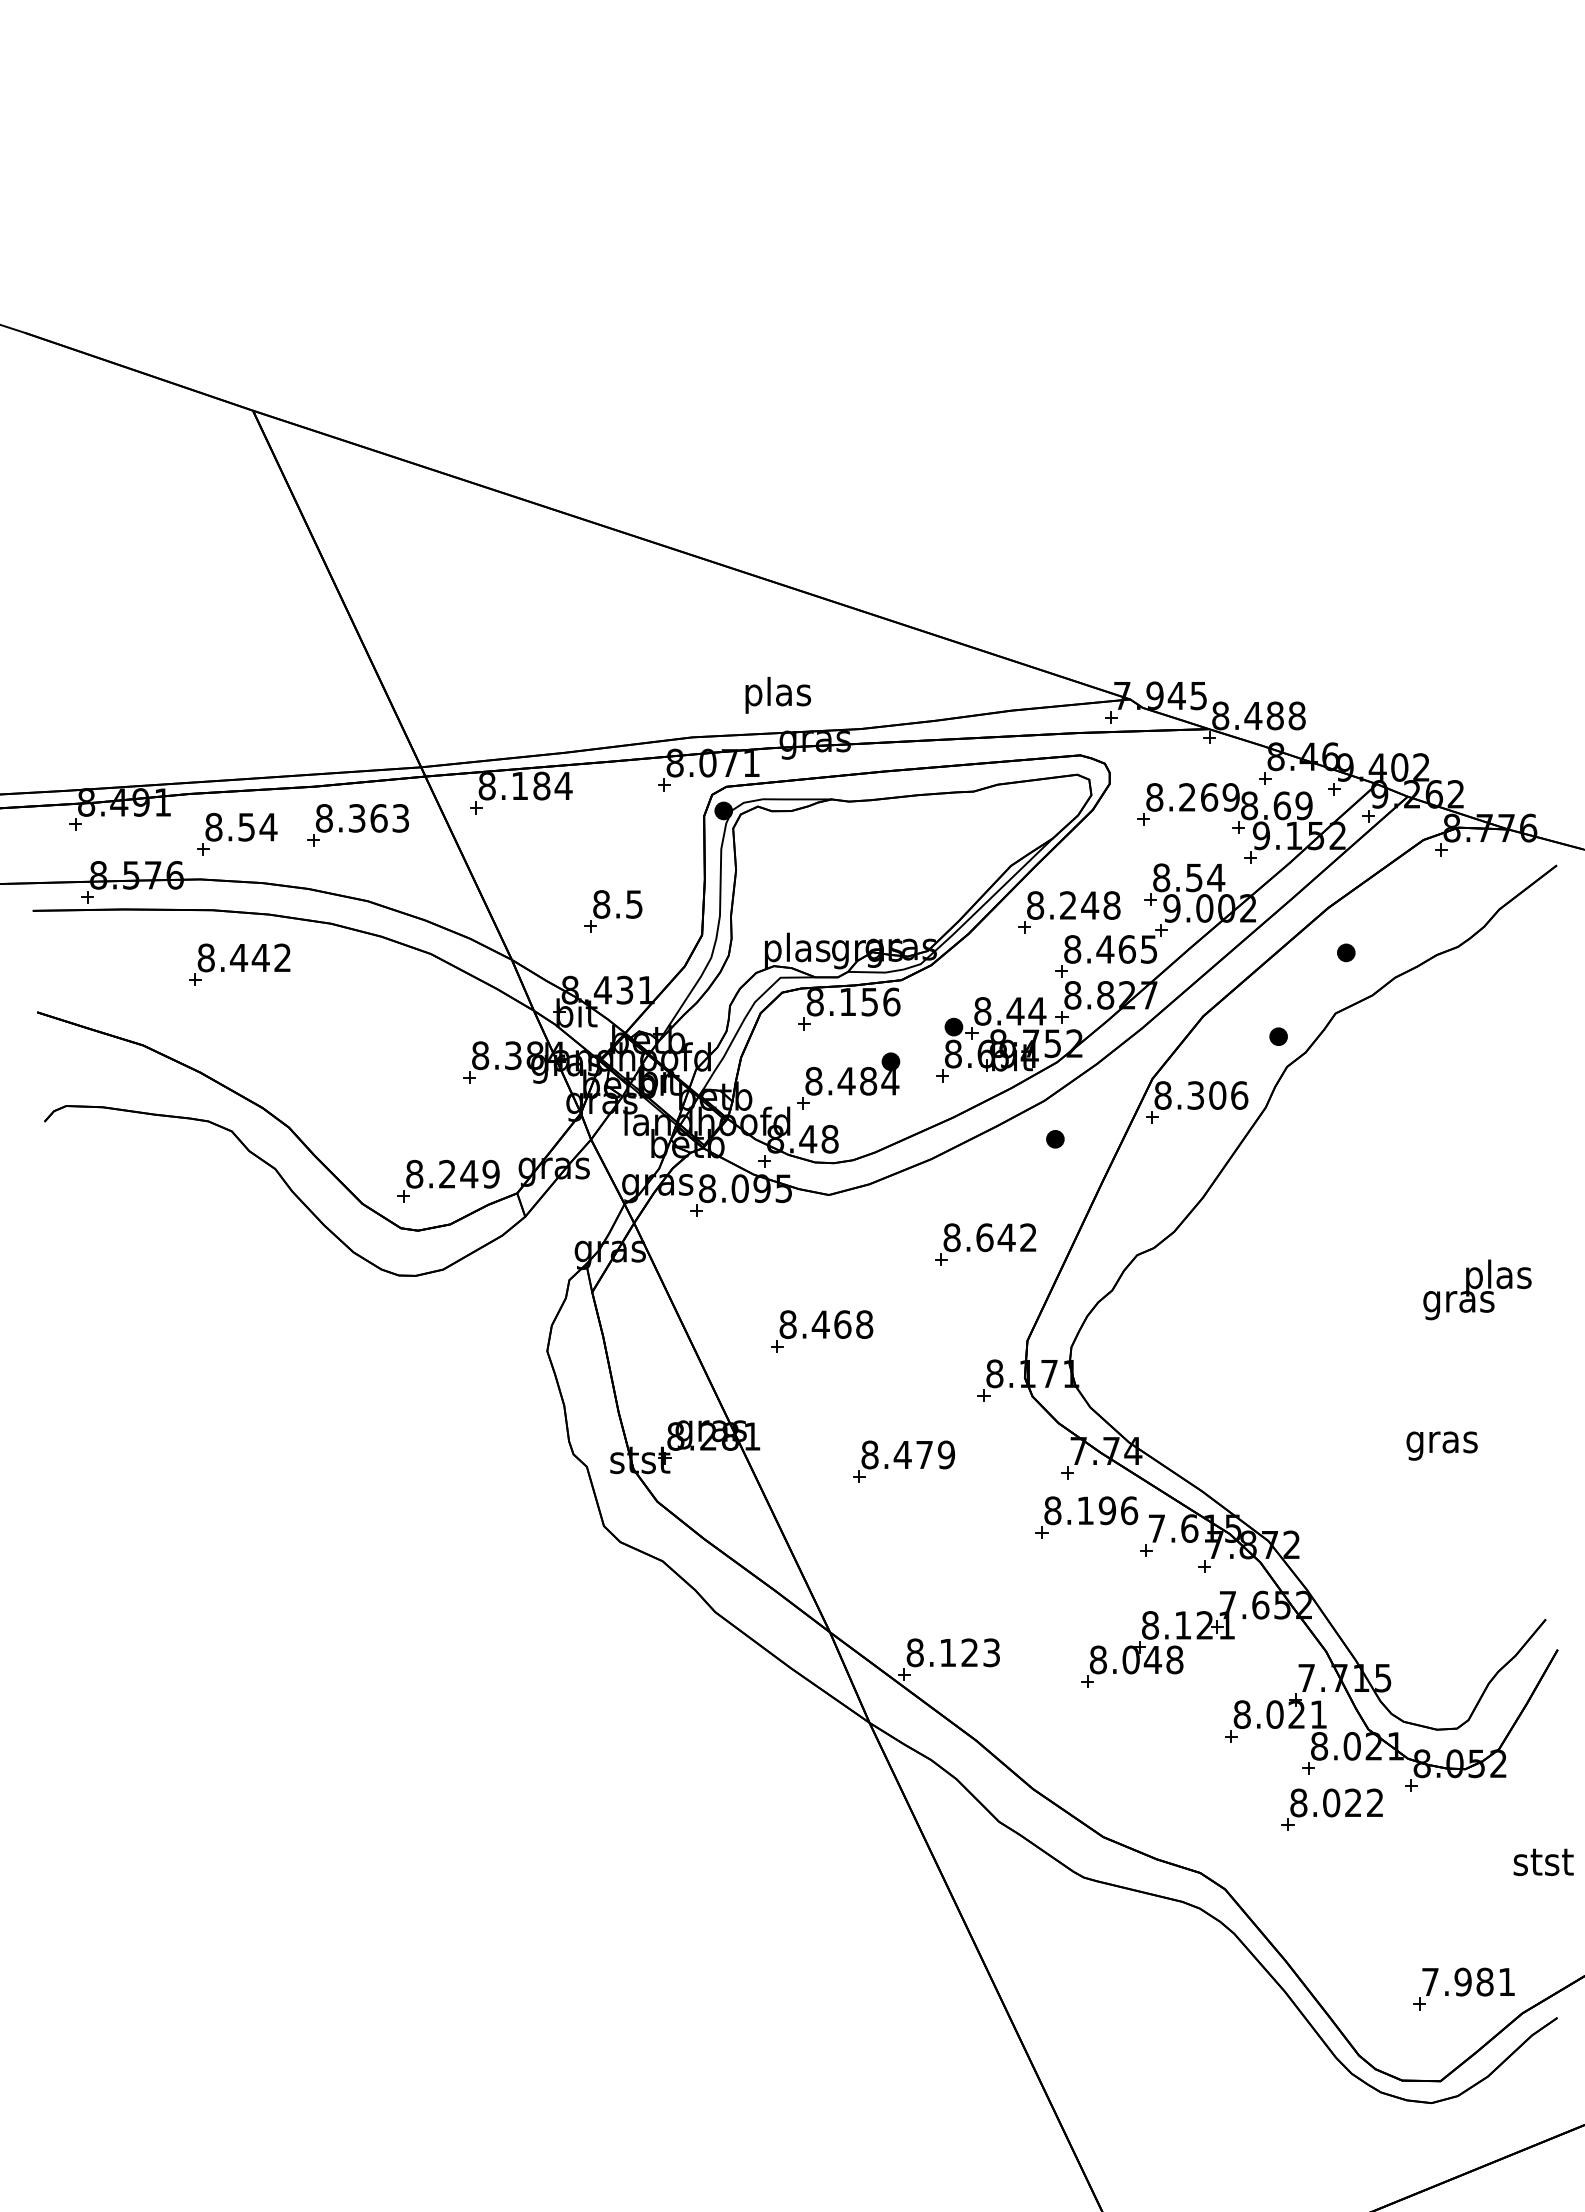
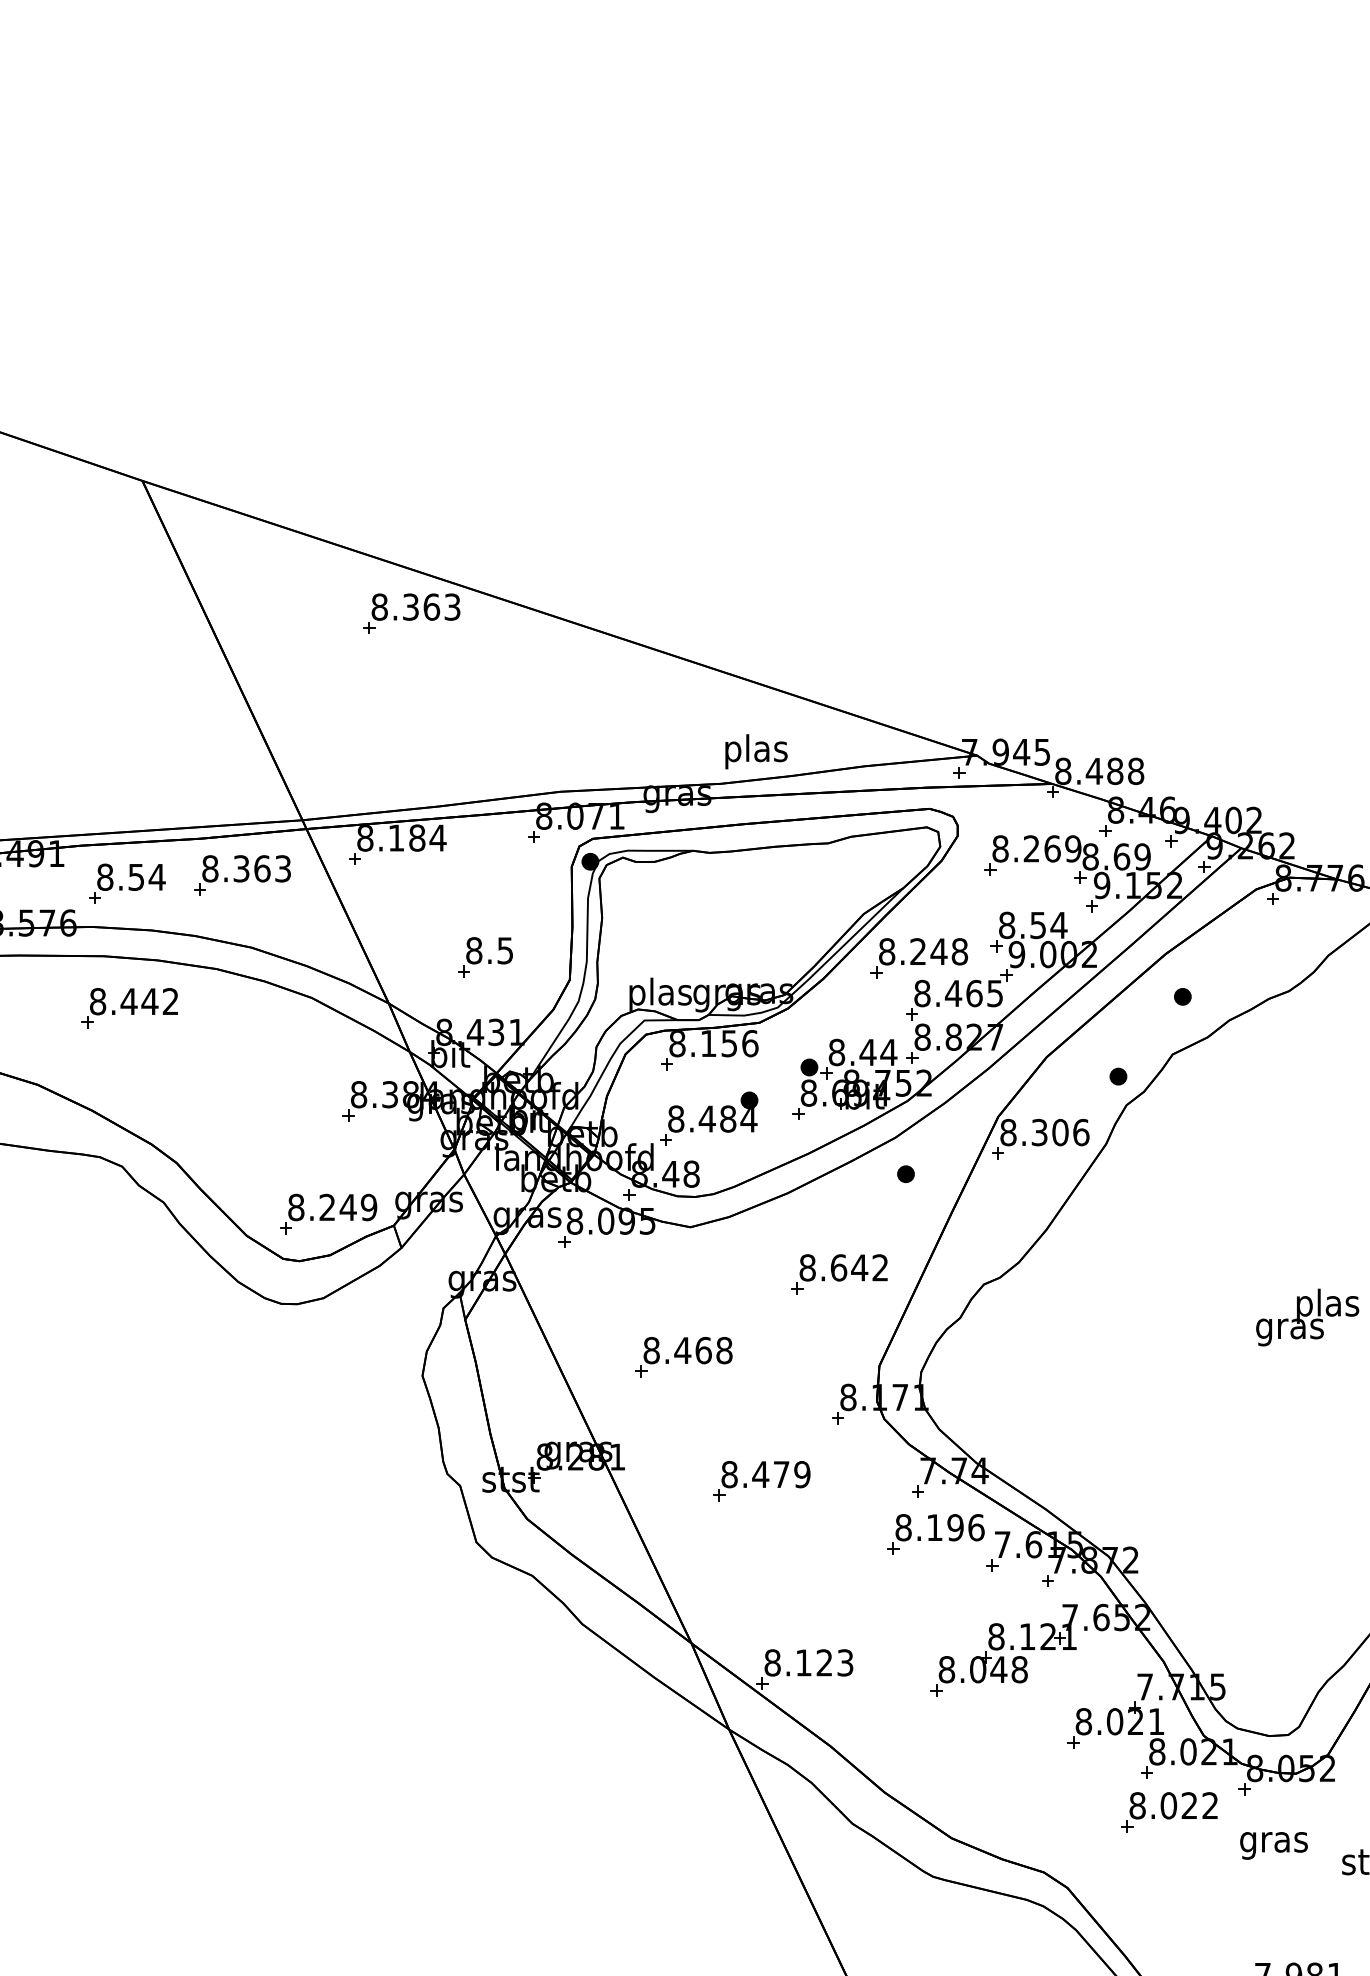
part: (535, 550) -> (411, 613), added
text: (778, 694) -> (756, 750), moved
text: (1441, 1445) -> (1273, 1845), moved

